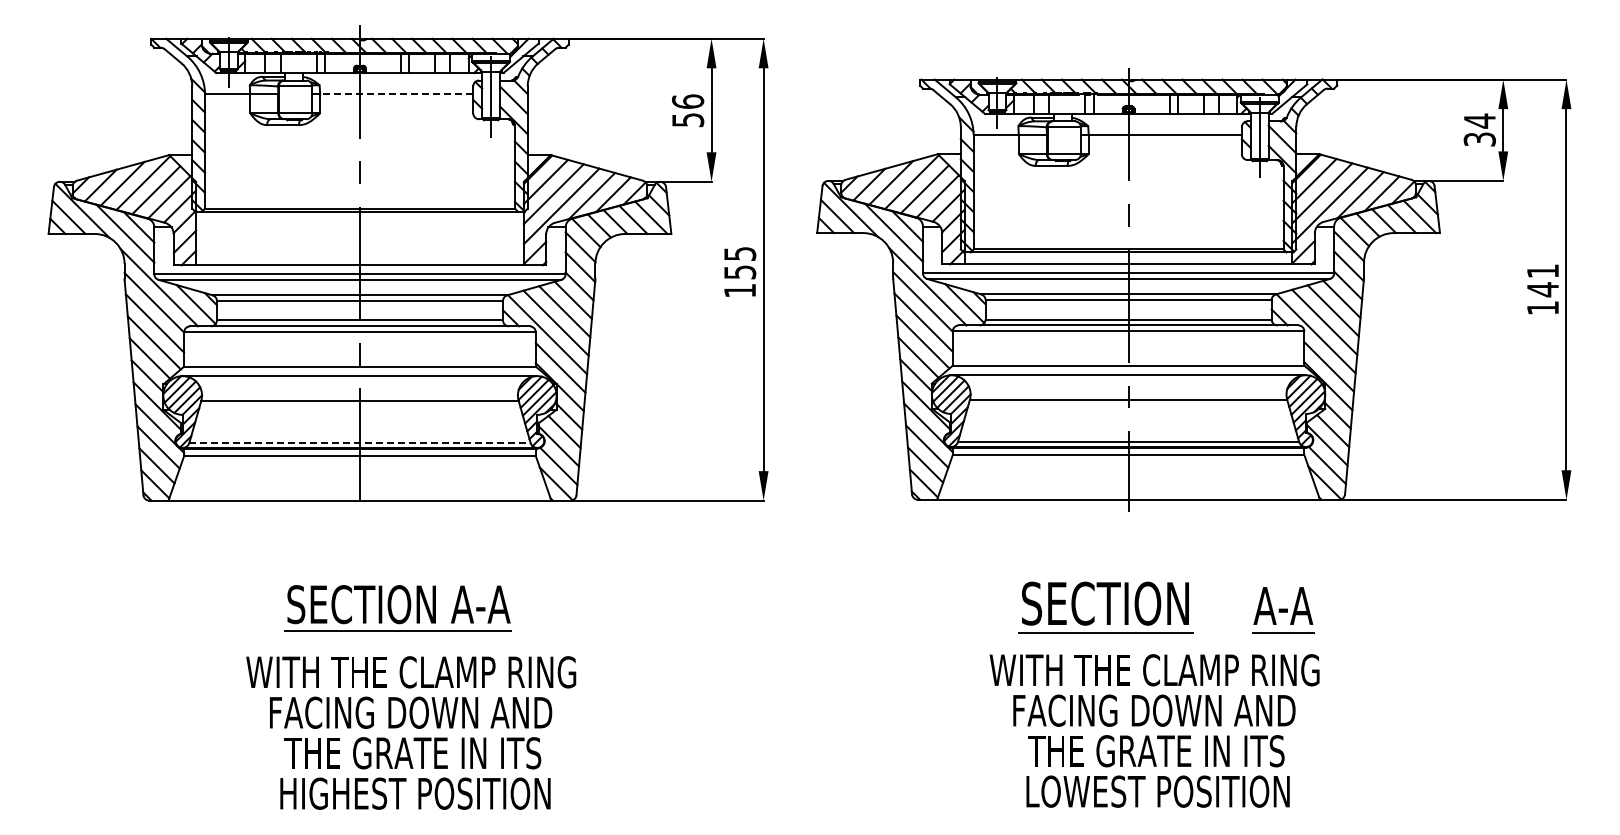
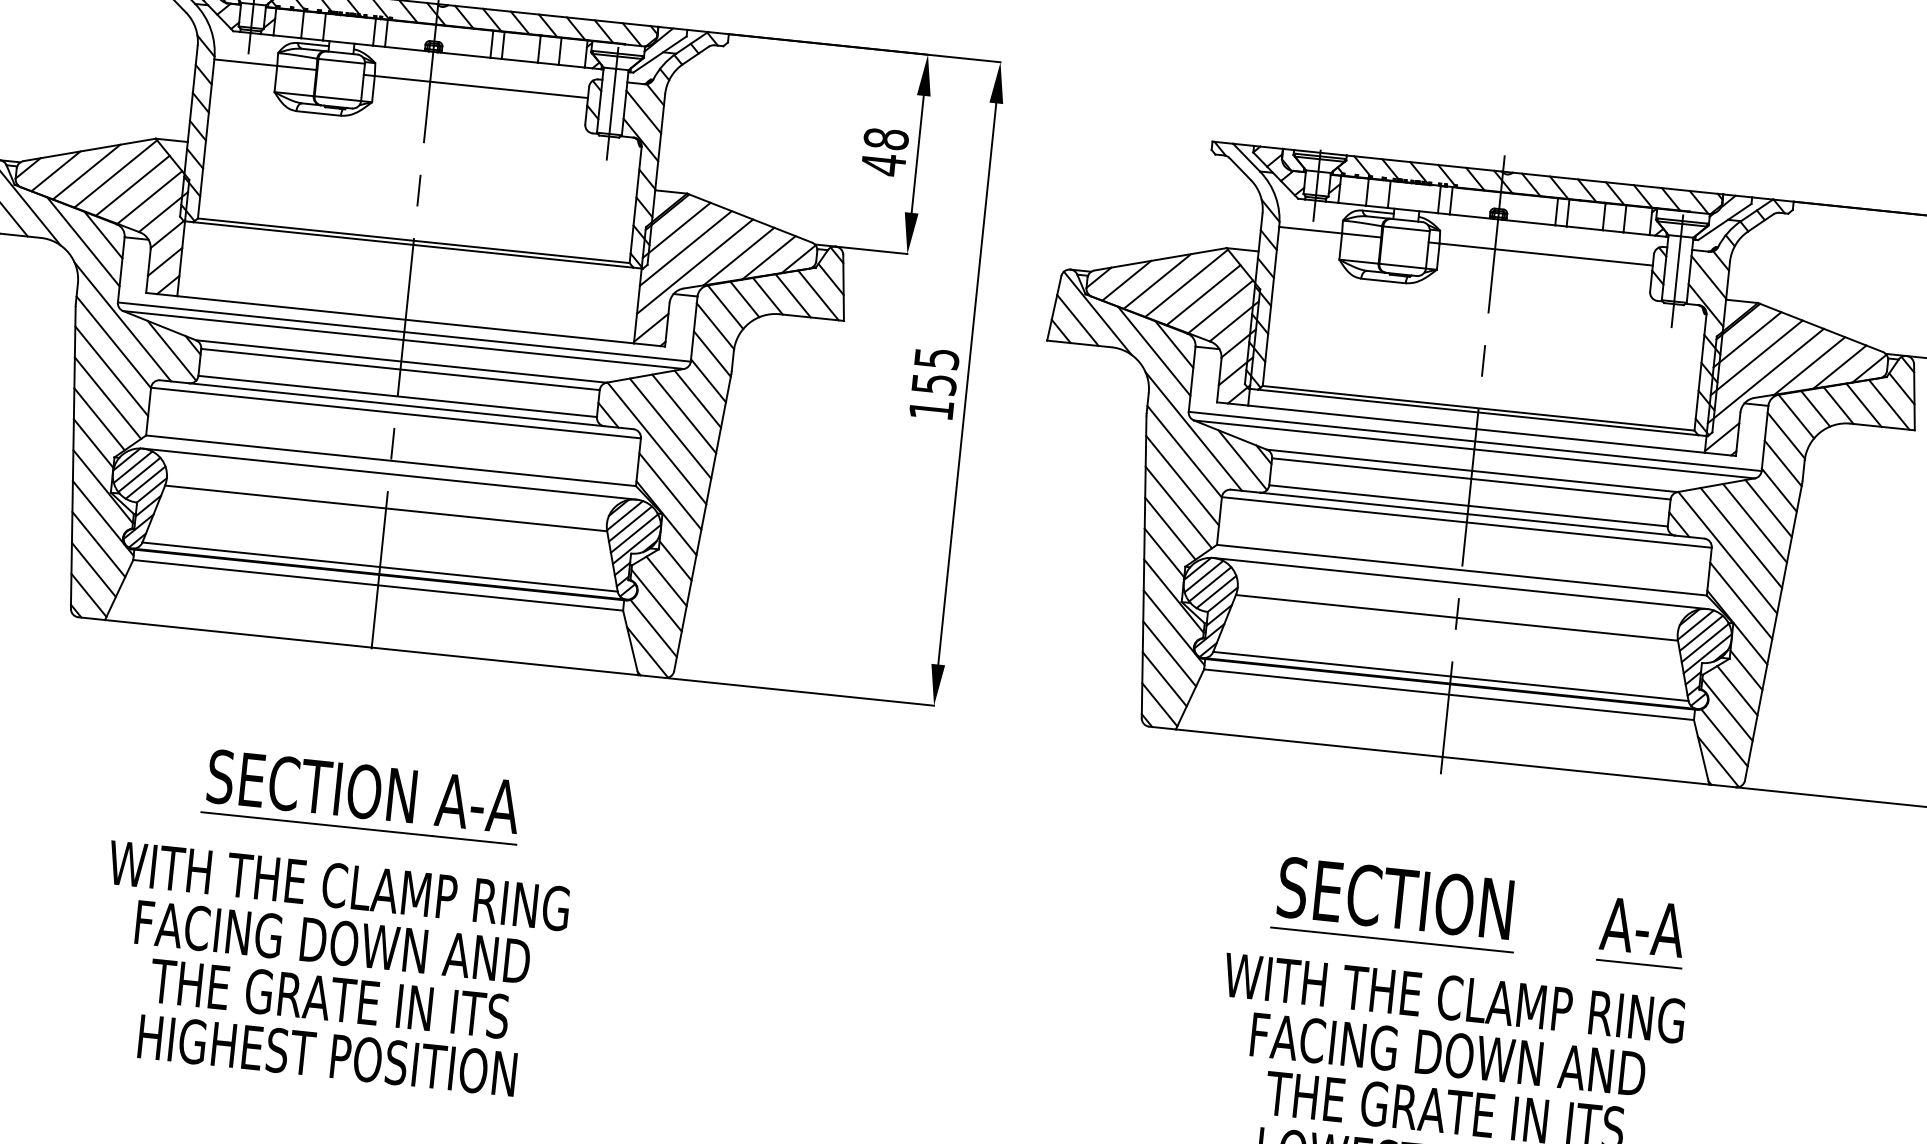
line: (396, 94) -> (481, 87), dashed -> solid
text: (688, 110) -> (885, 151), 56 -> 48
line: (359, 442) -> (379, 566), dashed -> solid
part: (397, 608) -> (361, 796), moved
text: (411, 732) -> (330, 969), moved

